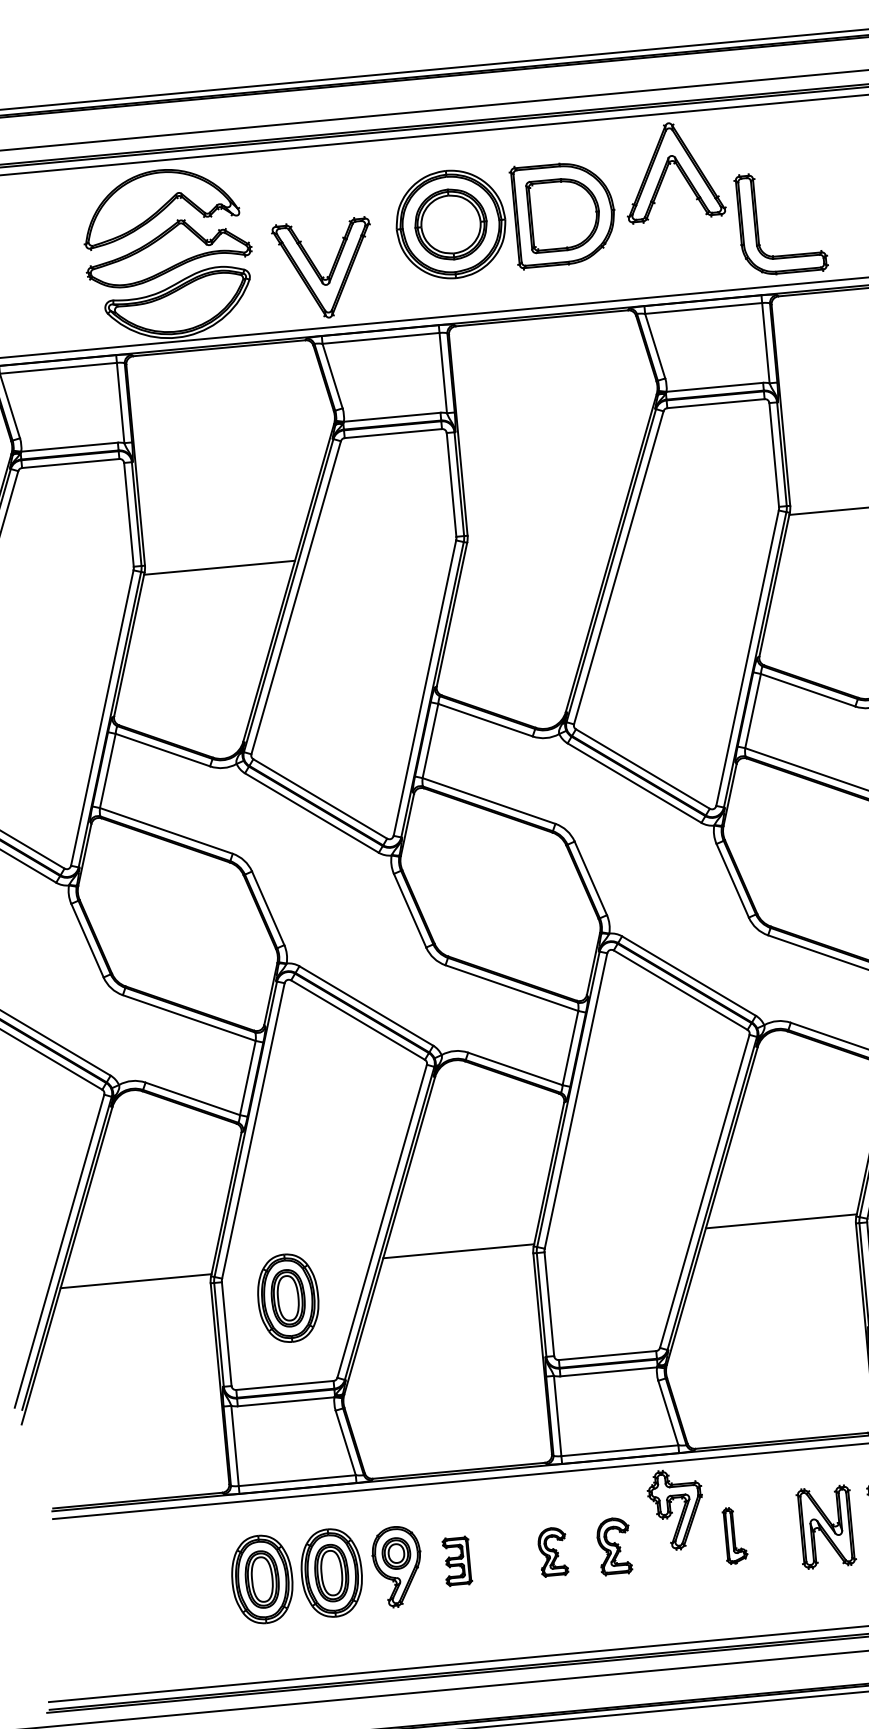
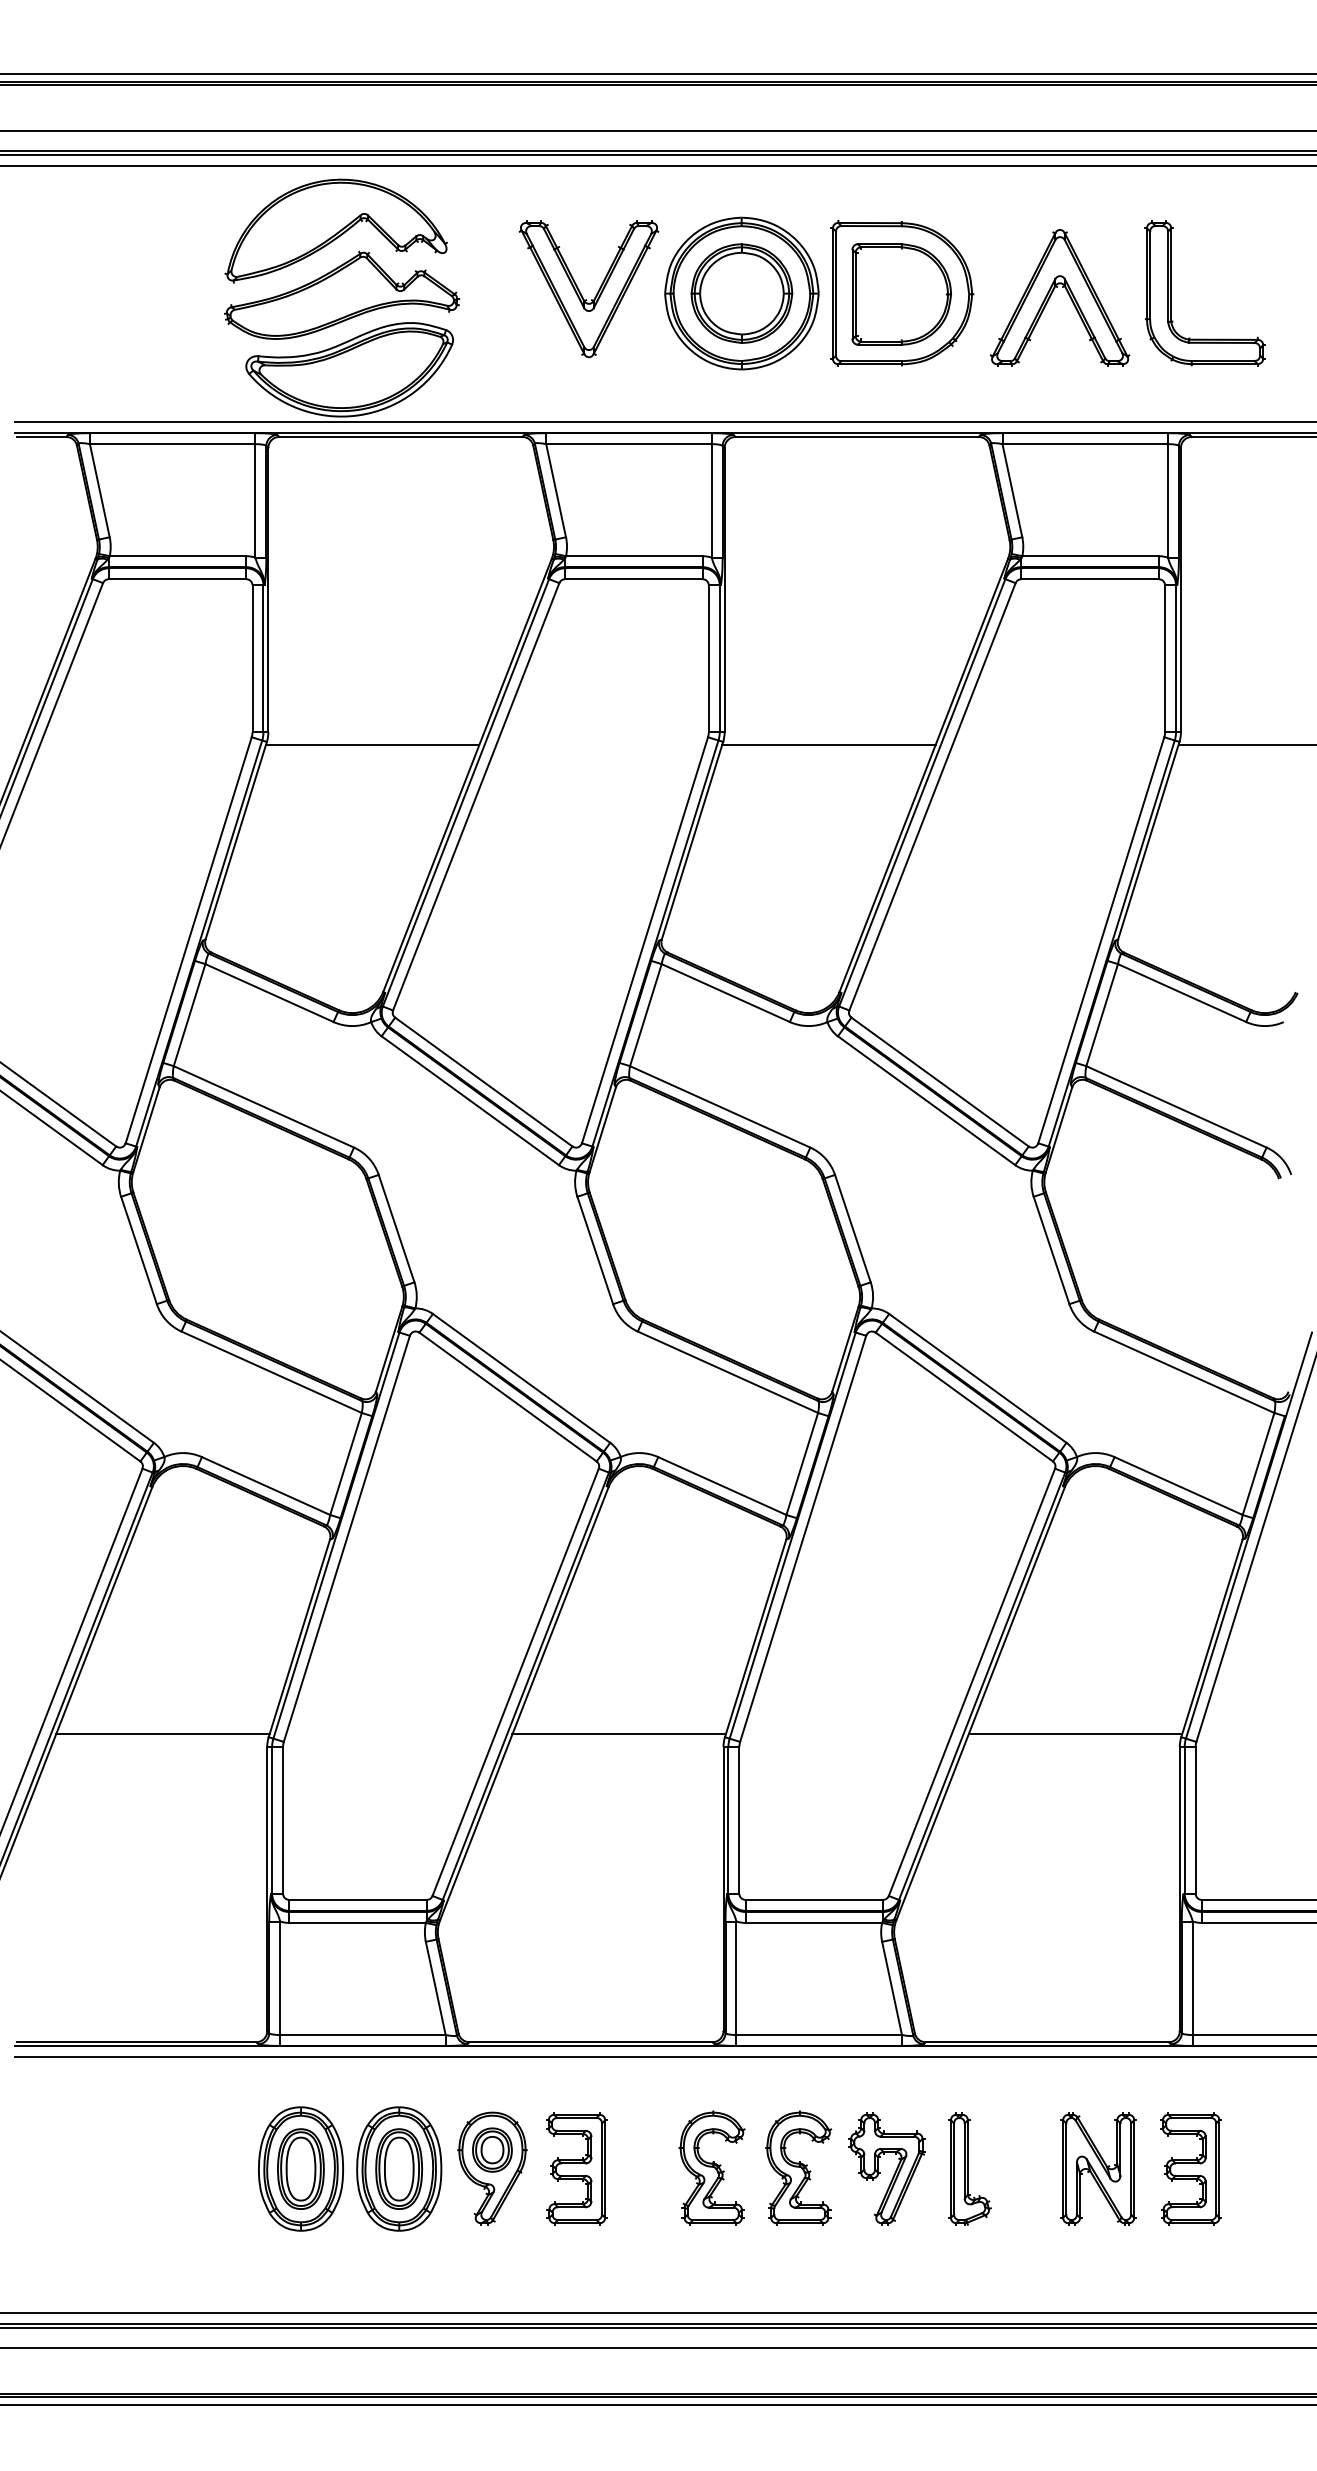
part: (667, 168) -> (1052, 293), moved
part: (757, 225) -> (1171, 293), moved
part: (319, 273) -> (581, 293), moved
line: (541, 537) -> (828, 744), added
part: (287, 1297) -> (373, 1777), removed
part: (672, 1512) -> (880, 2172), moved
part: (734, 1535) -> (969, 2168), size x1.43
part: (613, 1545) -> (798, 2167), size x1.43
part: (552, 1551) -> (711, 2167), size x1.67
part: (457, 1561) -> (576, 2168), size x1.67

